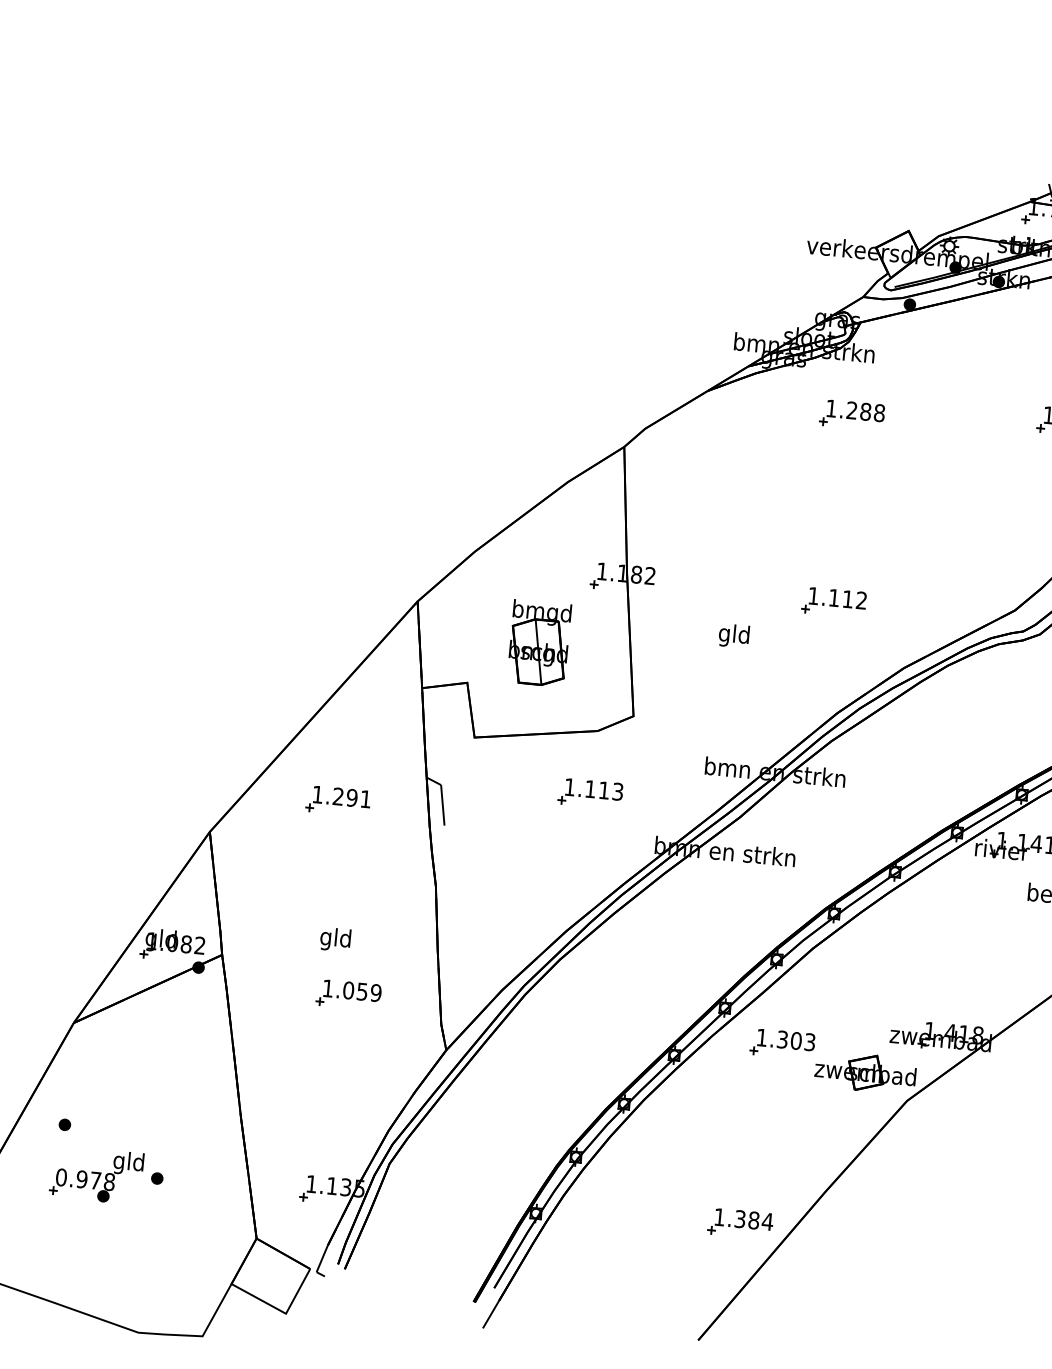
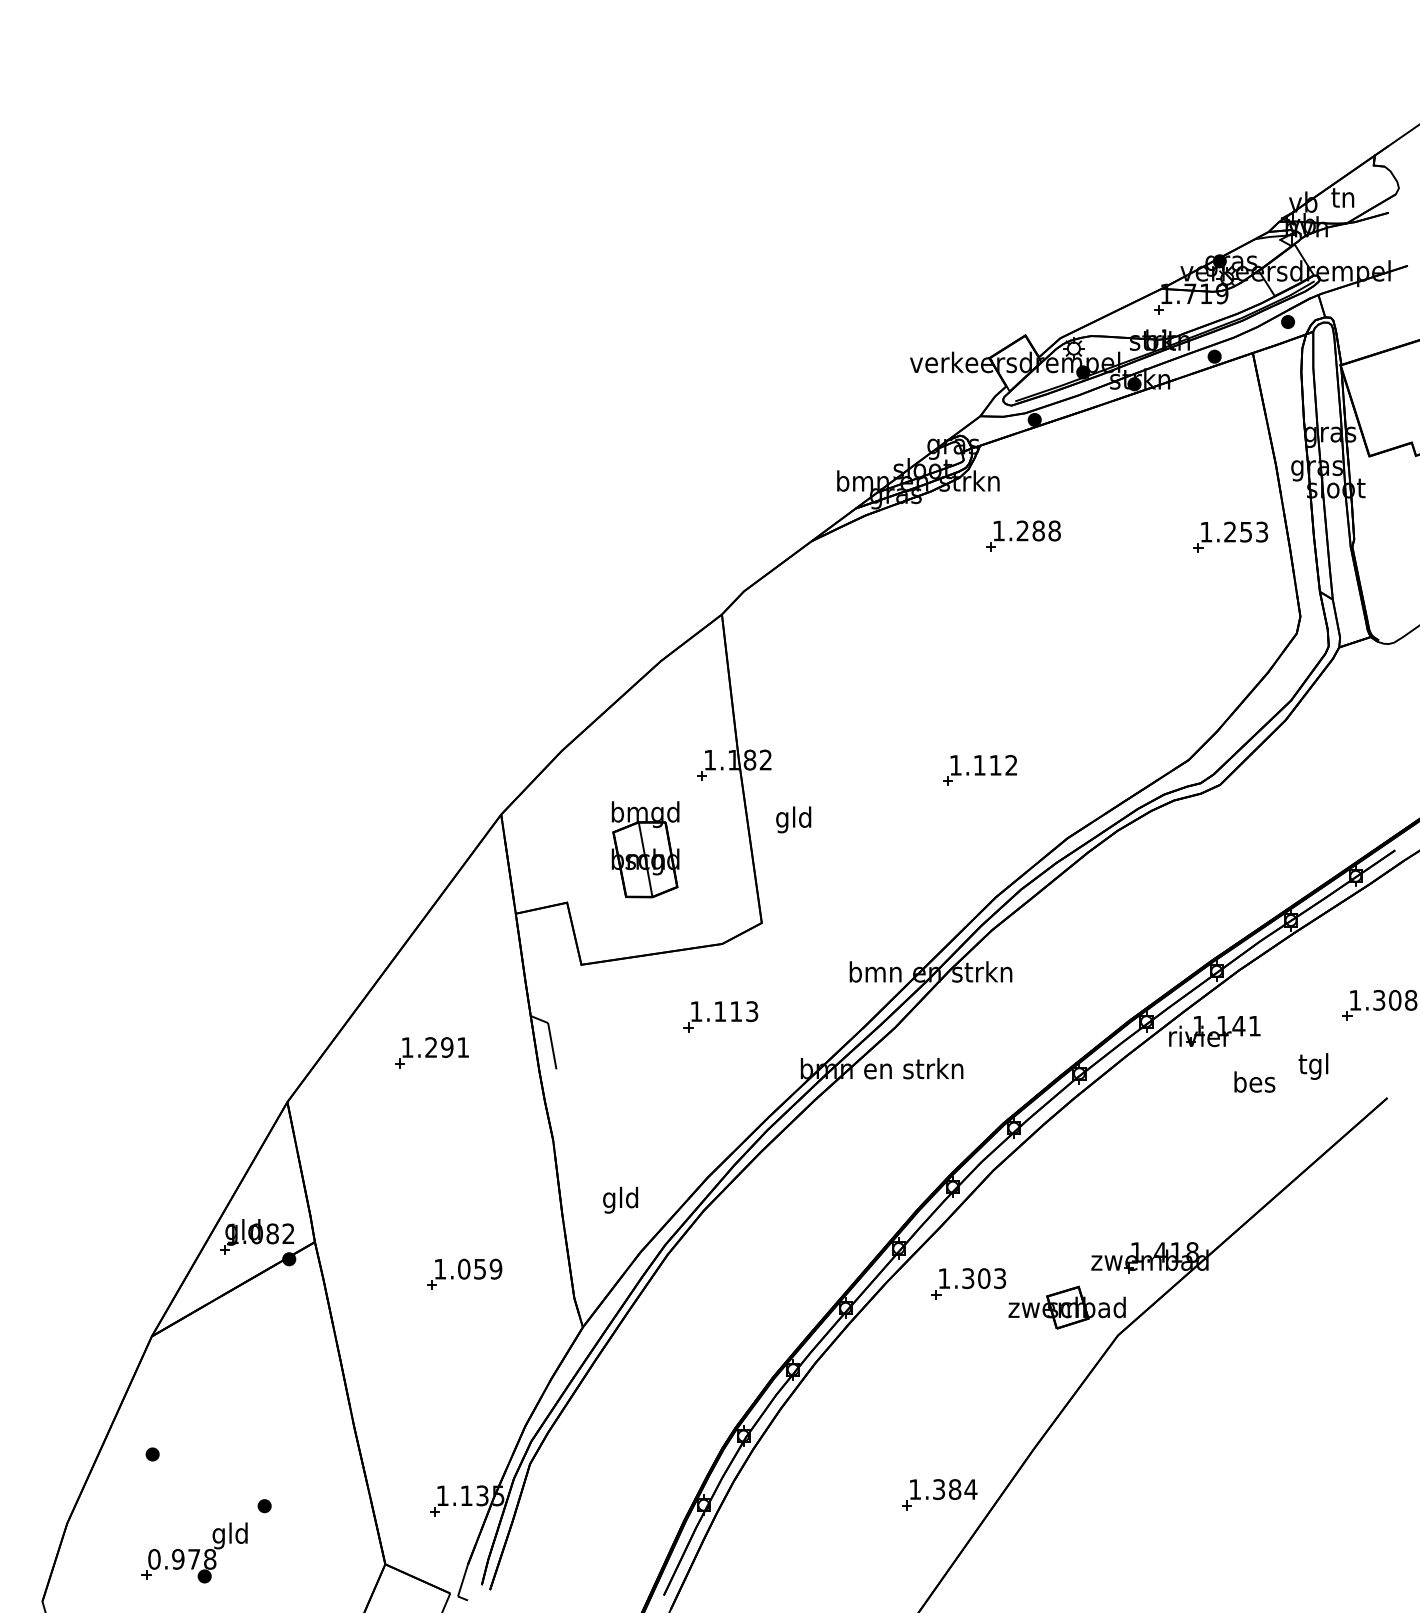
part: (852, 414) -> (1023, 535), moved
text: (733, 635) -> (793, 819), moved
text: (335, 939) -> (620, 1199), moved
part: (96, 1174) -> (194, 1552), moved

